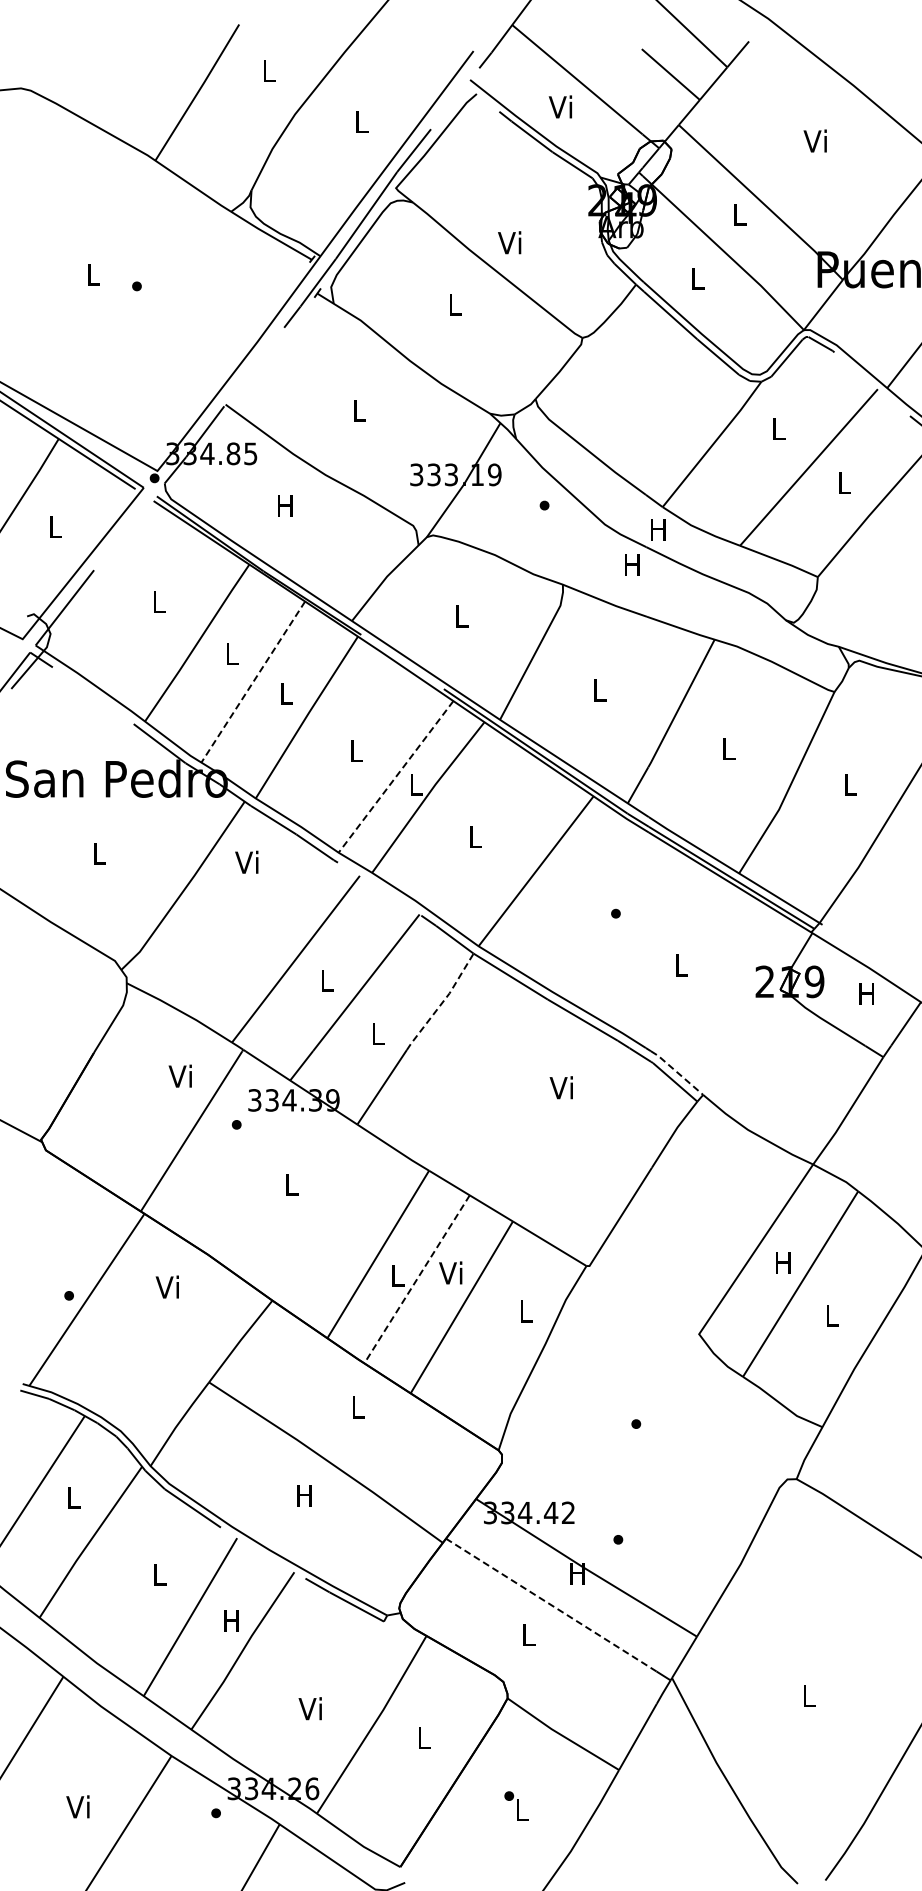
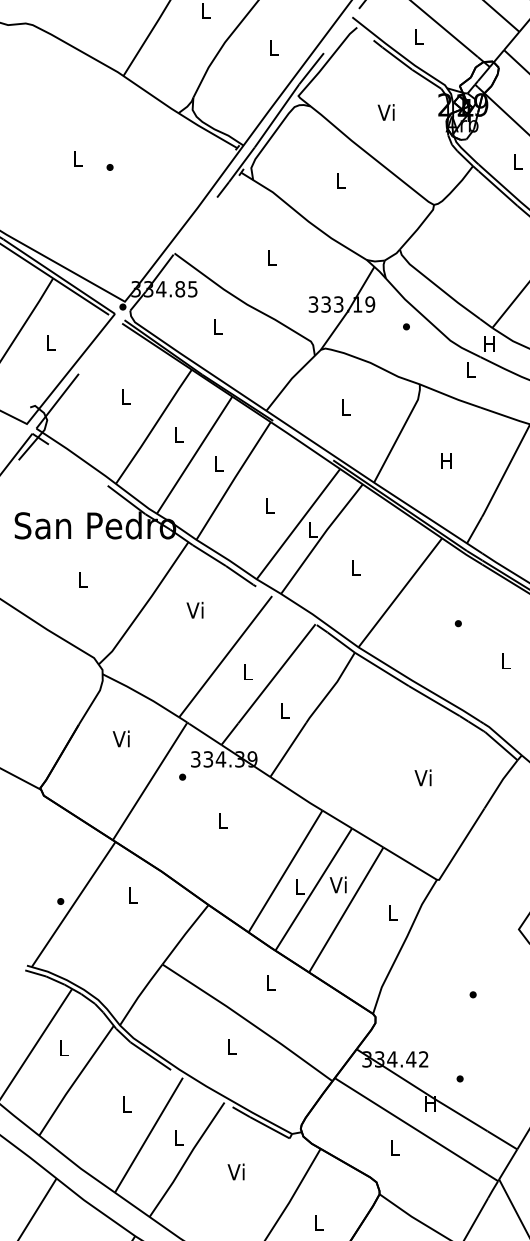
text: (560, 106) -> (418, 36), Vi -> L
text: (509, 242) -> (386, 112), moved
text: (285, 505) -> (218, 326), H -> L
text: (632, 564) -> (470, 369), H -> L
line: (253, 682) -> (194, 455), dashed -> solid
text: (599, 690) -> (446, 461), L -> H
line: (395, 777) -> (298, 524), dashed -> solid
text: (246, 861) -> (194, 609), moved
line: (442, 1003) -> (332, 688), dashed -> solid
line: (676, 1072) -> (502, 739), dashed -> solid
text: (179, 1075) -> (120, 738), moved
text: (560, 1087) -> (422, 777), moved
line: (416, 1279) -> (313, 889), dashed -> solid
text: (166, 1286) -> (131, 894), Vi -> L
text: (304, 1495) -> (231, 1046), H -> L
line: (550, 1604) -> (410, 1125), dashed -> solid
text: (231, 1620) -> (178, 1137), H -> L
text: (309, 1708) -> (235, 1171), moved

